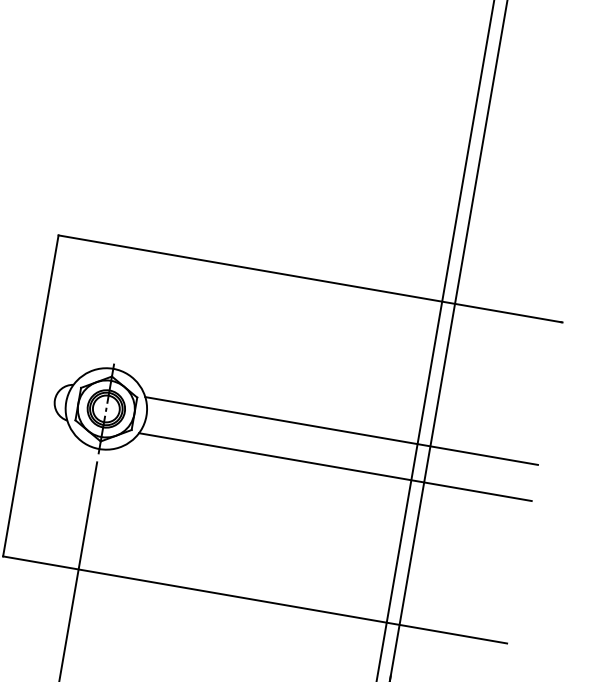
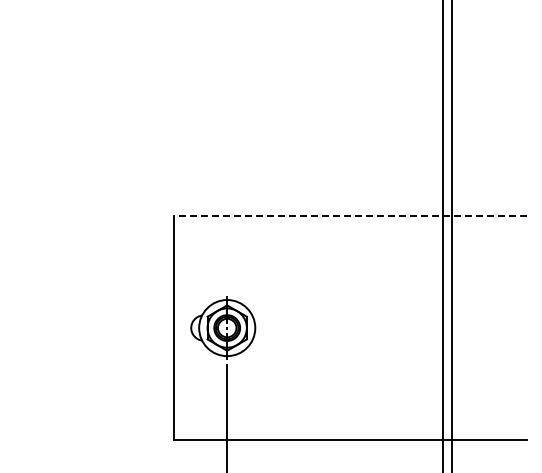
line: (310, 278) -> (350, 215), solid -> dashed
line: (341, 431) -> (389, 315), removed
line: (335, 466) -> (389, 340), removed

